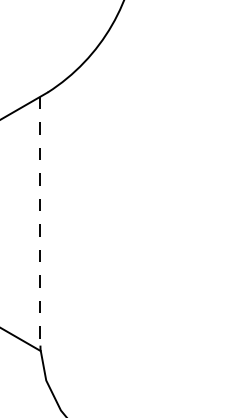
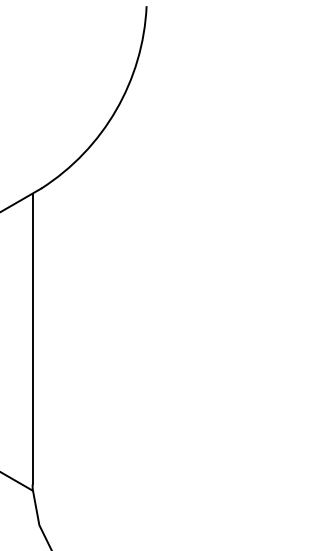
line: (40, 221) -> (32, 339), dashed -> solid

